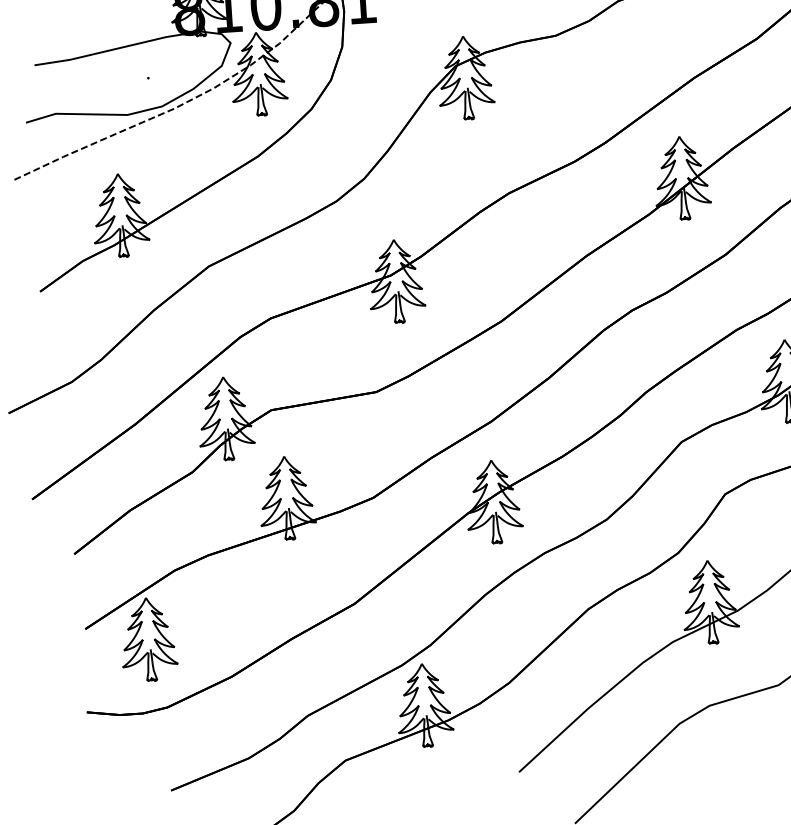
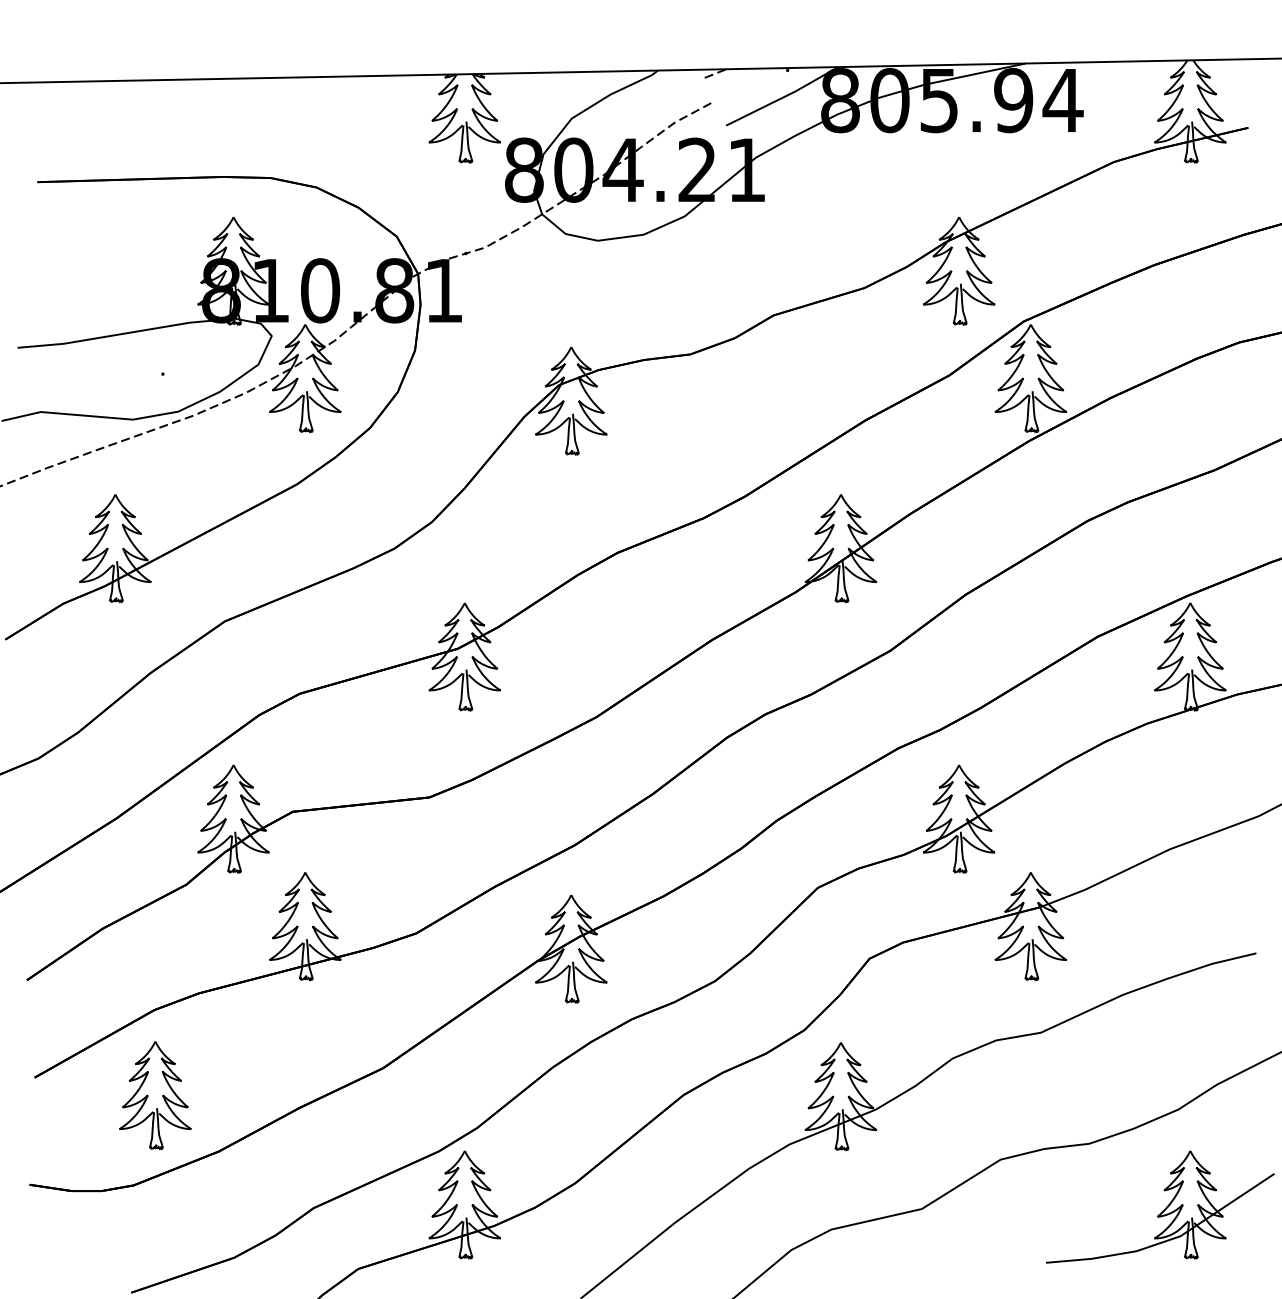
part: (148, 639) -> (155, 1095), moved

